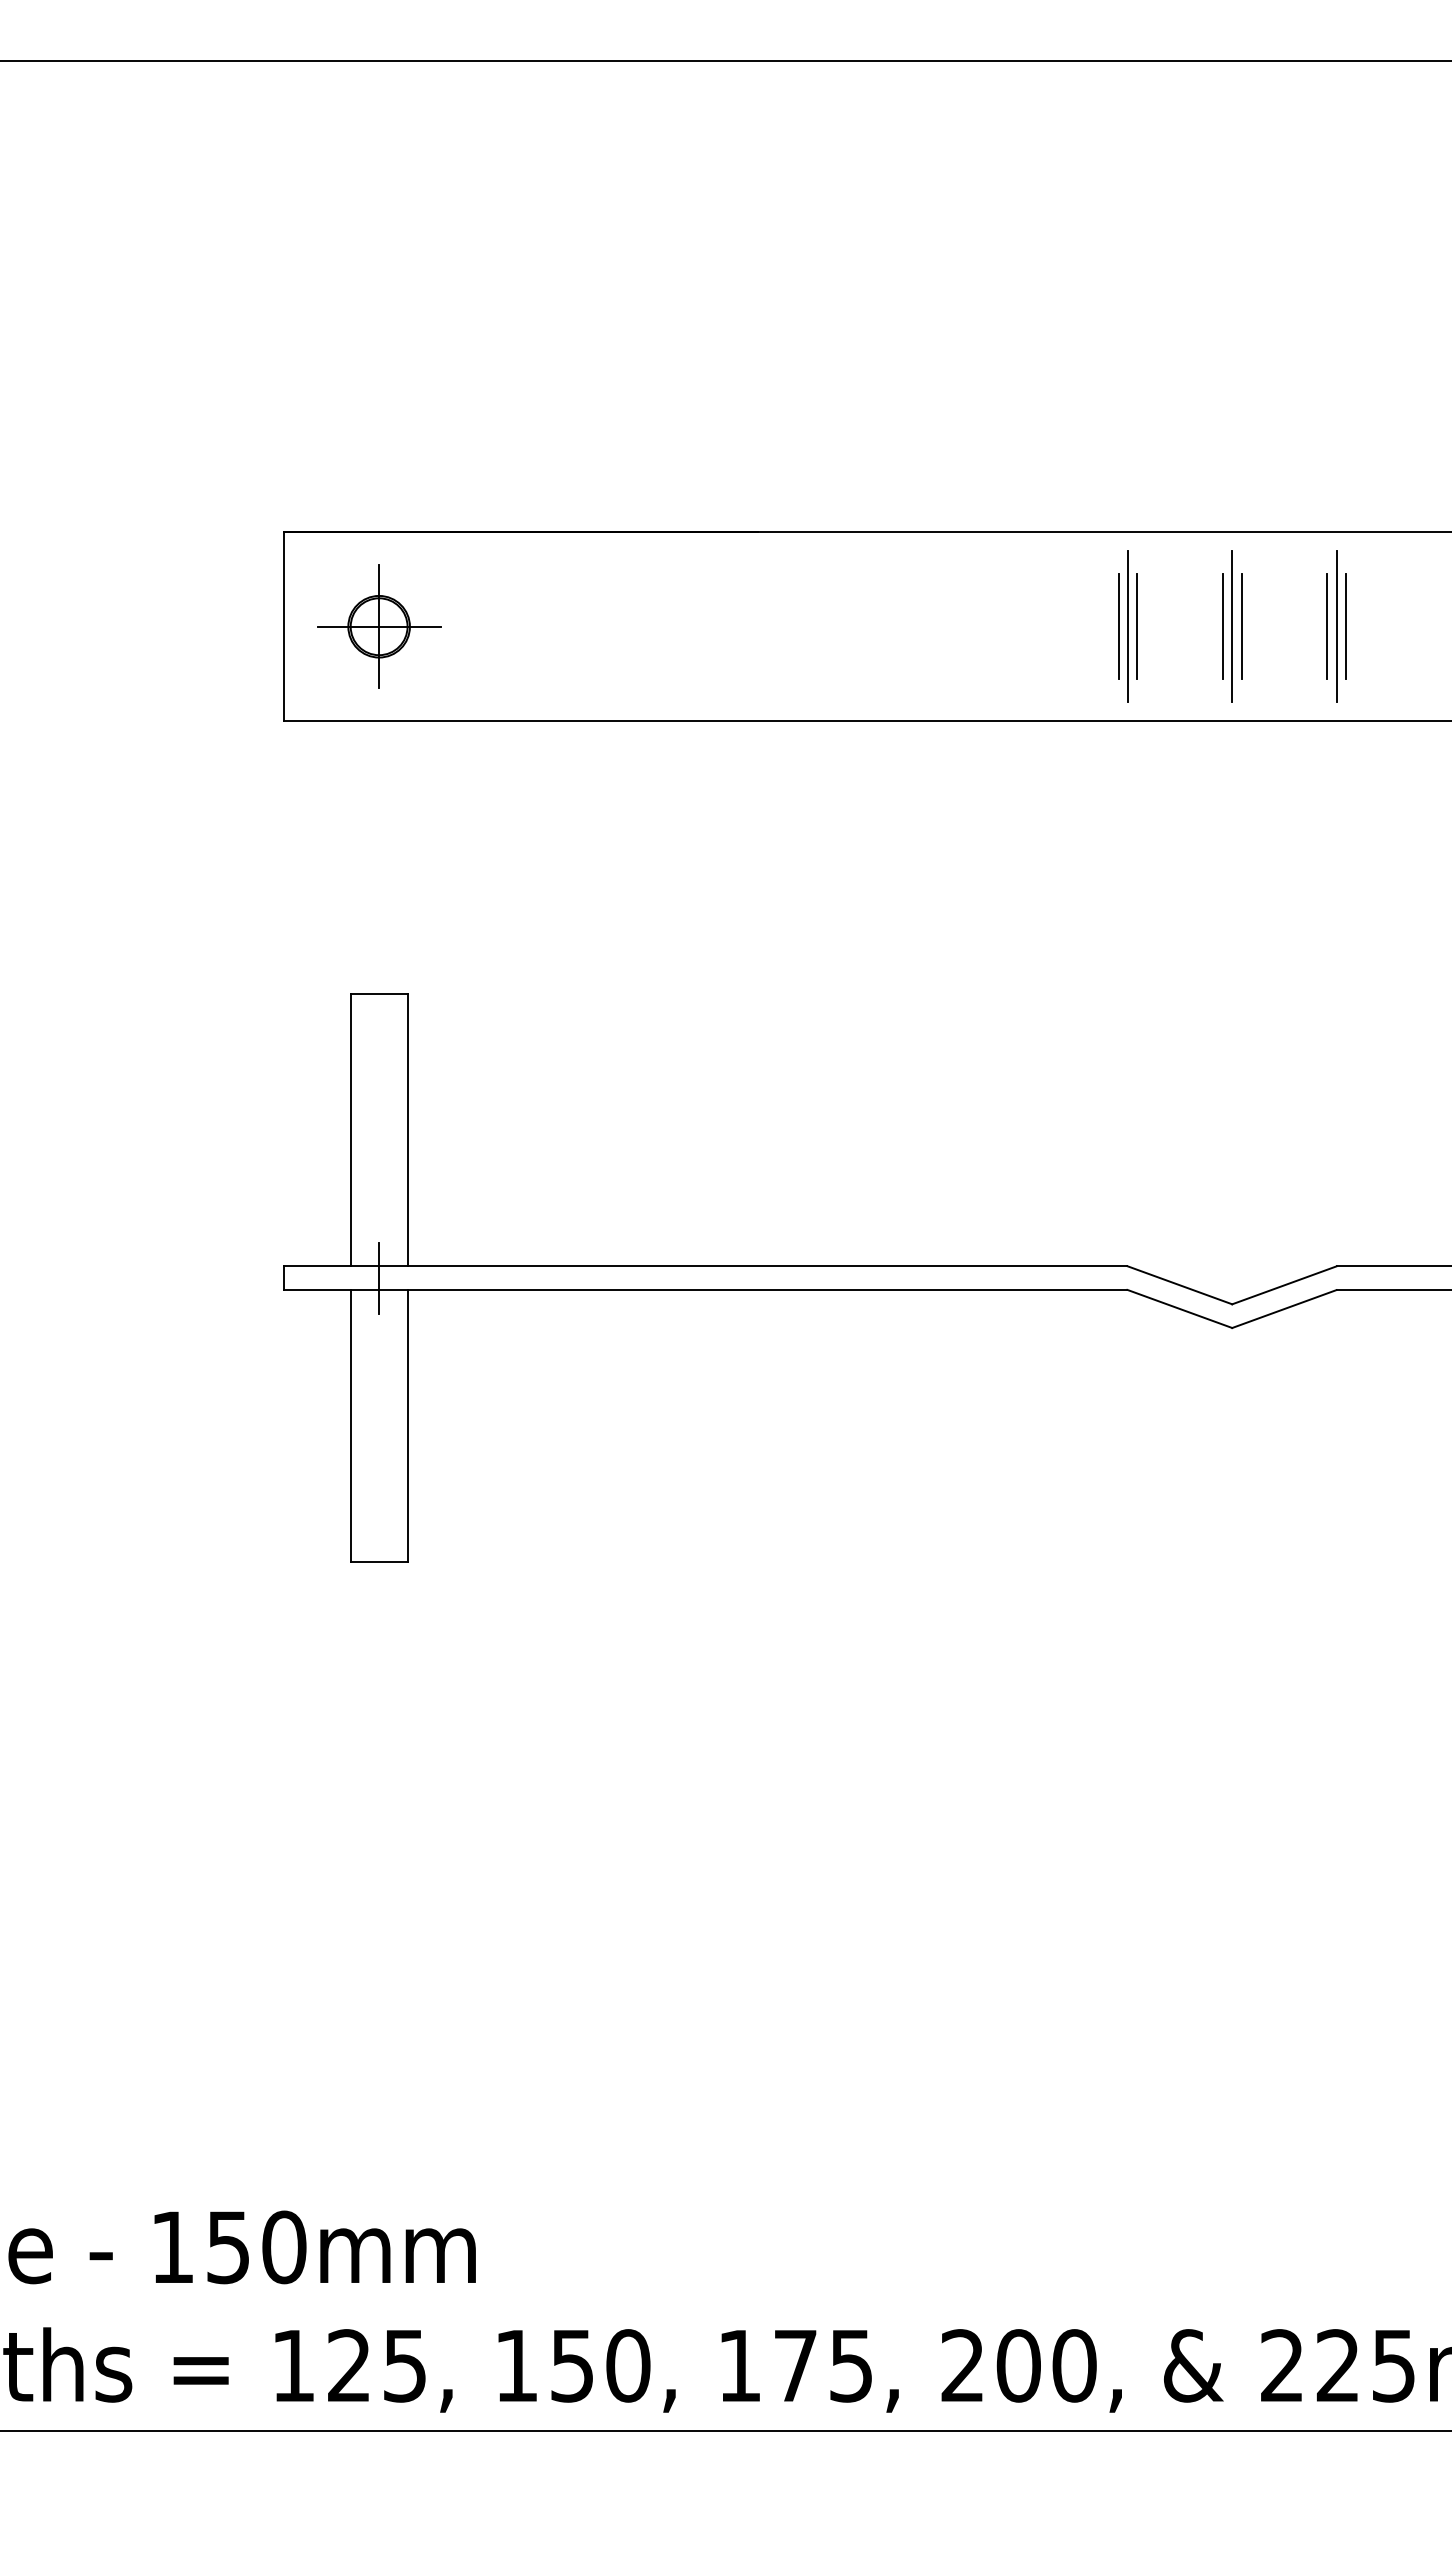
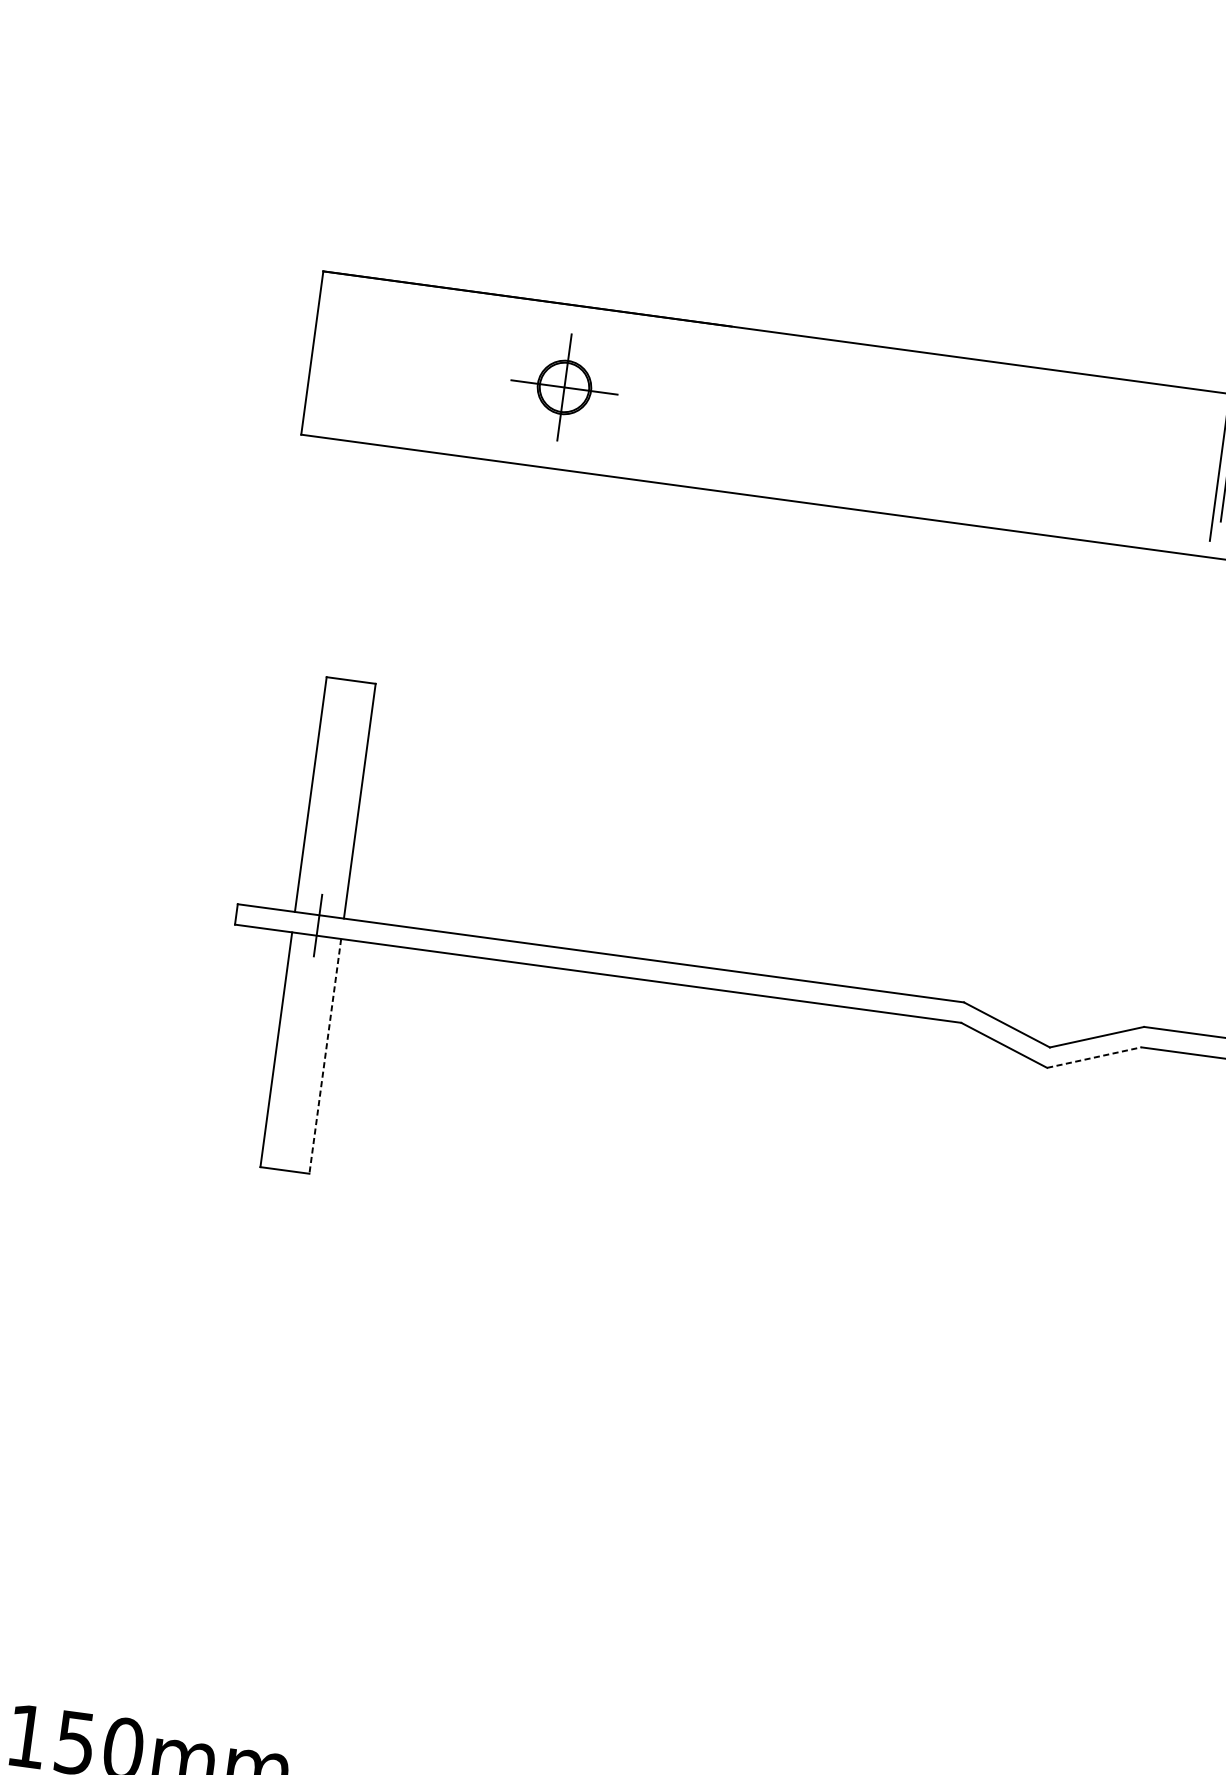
part: (379, 626) -> (564, 387), moved
line: (1118, 626) -> (1030, 450), removed
line: (1127, 626) -> (1038, 451), removed
line: (1137, 626) -> (1047, 452), removed
line: (1222, 626) -> (1120, 462), removed
line: (1232, 626) -> (1129, 463), removed
line: (1241, 626) -> (1136, 464), removed
line: (1327, 626) -> (1210, 474), removed
line: (1284, 1308) -> (1094, 1057), solid -> dashed
line: (407, 1426) -> (325, 1056), solid -> dashed

